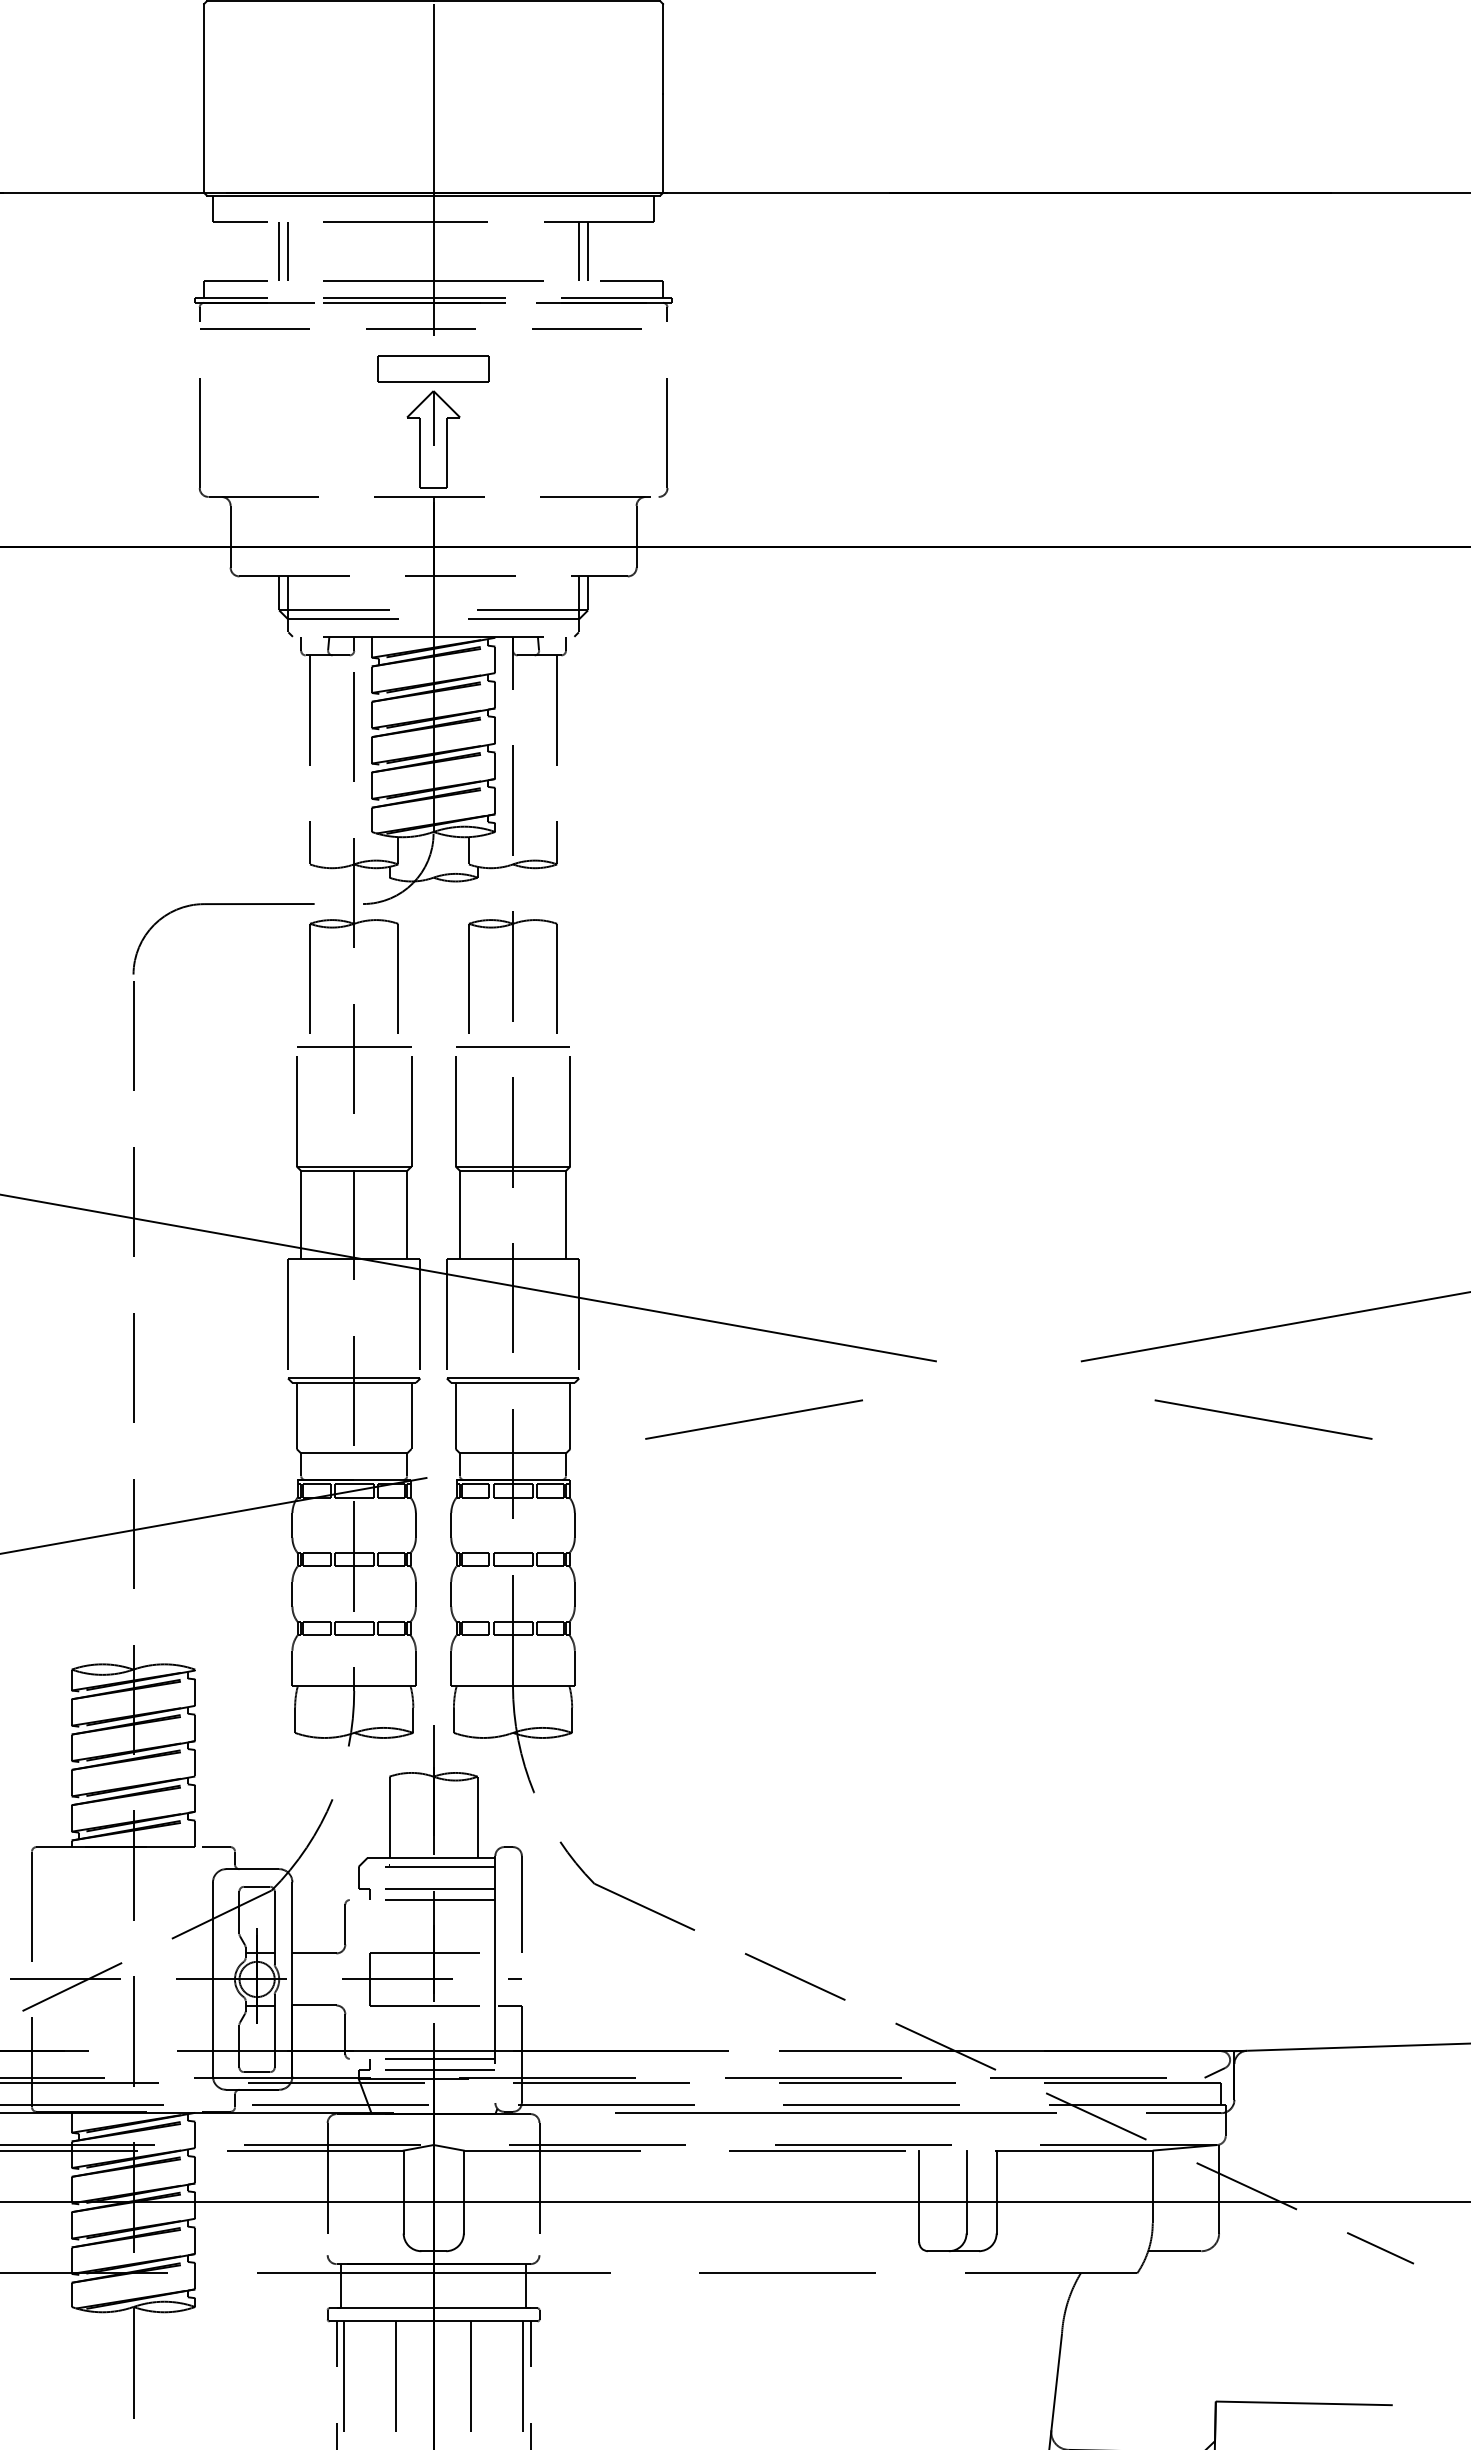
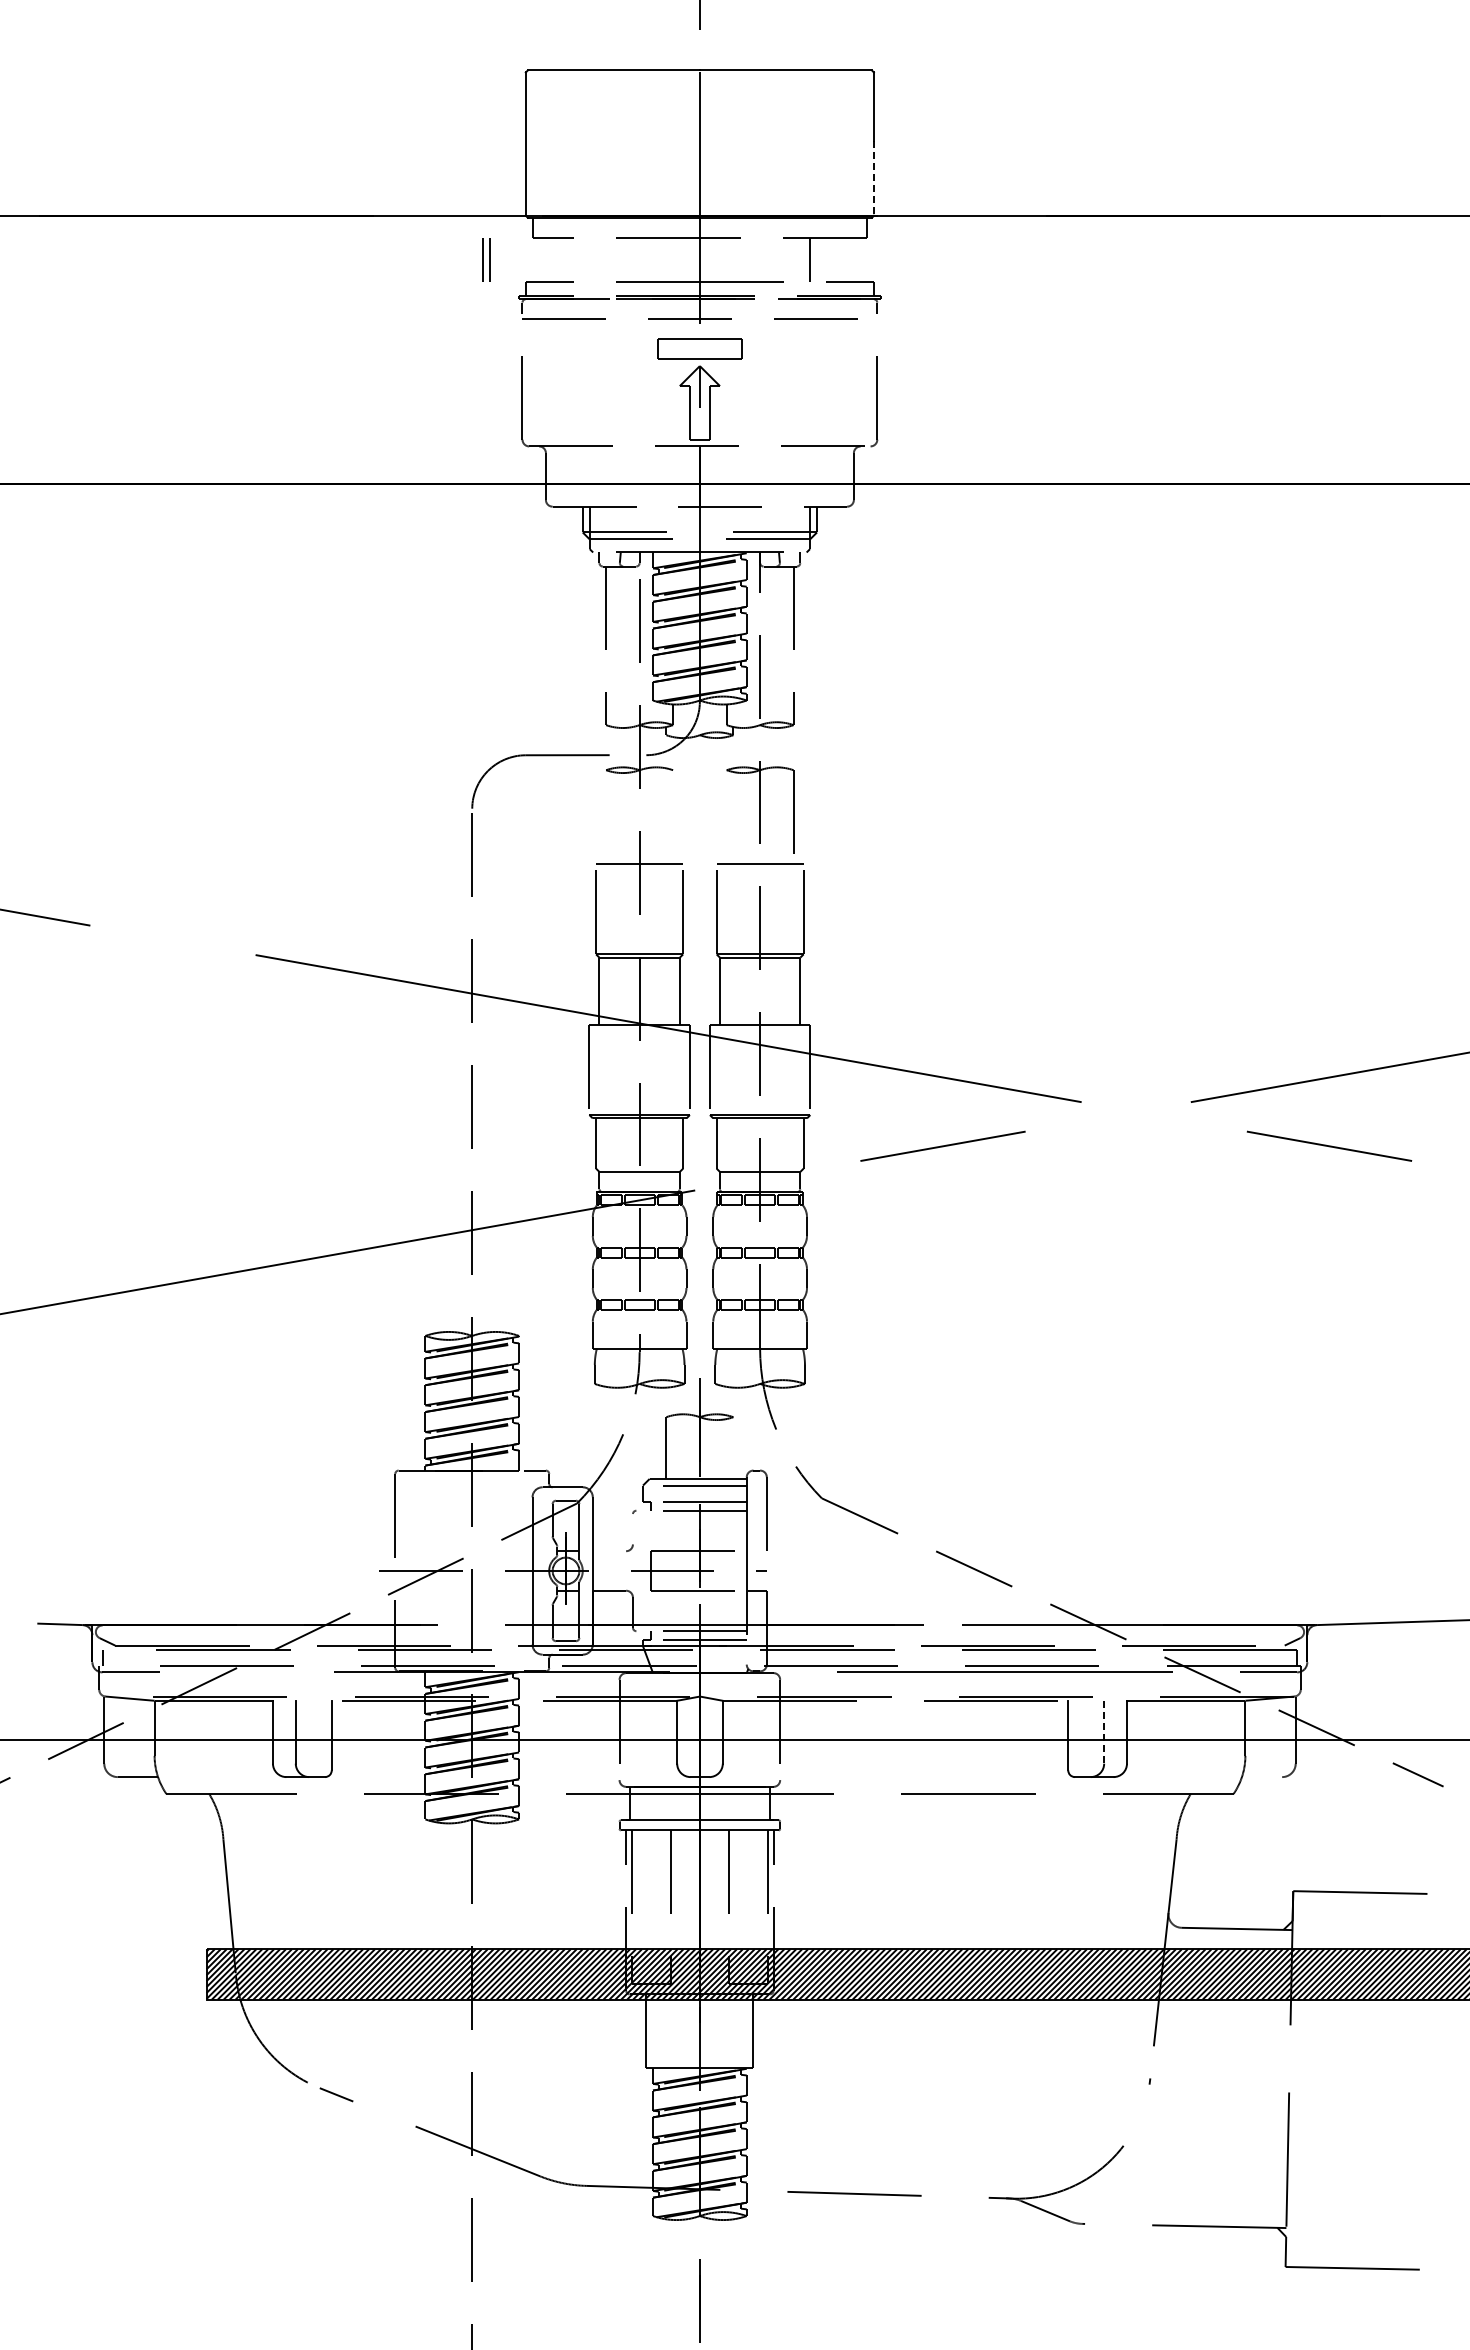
line: (662, 143) -> (873, 178), solid -> dashed
part: (284, 250) -> (486, 259), moved
line: (588, 250) -> (817, 259), removed
line: (310, 986) -> (606, 817), removed
line: (398, 986) -> (673, 817), removed
line: (468, 986) -> (726, 817), removed
line: (477, 1816) -> (733, 1447), removed
line: (344, 1924) -> (632, 1529), removed
line: (314, 1953) -> (609, 1551), removed
line: (967, 2192) -> (1104, 1732), solid -> dashed
line: (1173, 2251) -> (1261, 1777), removed

